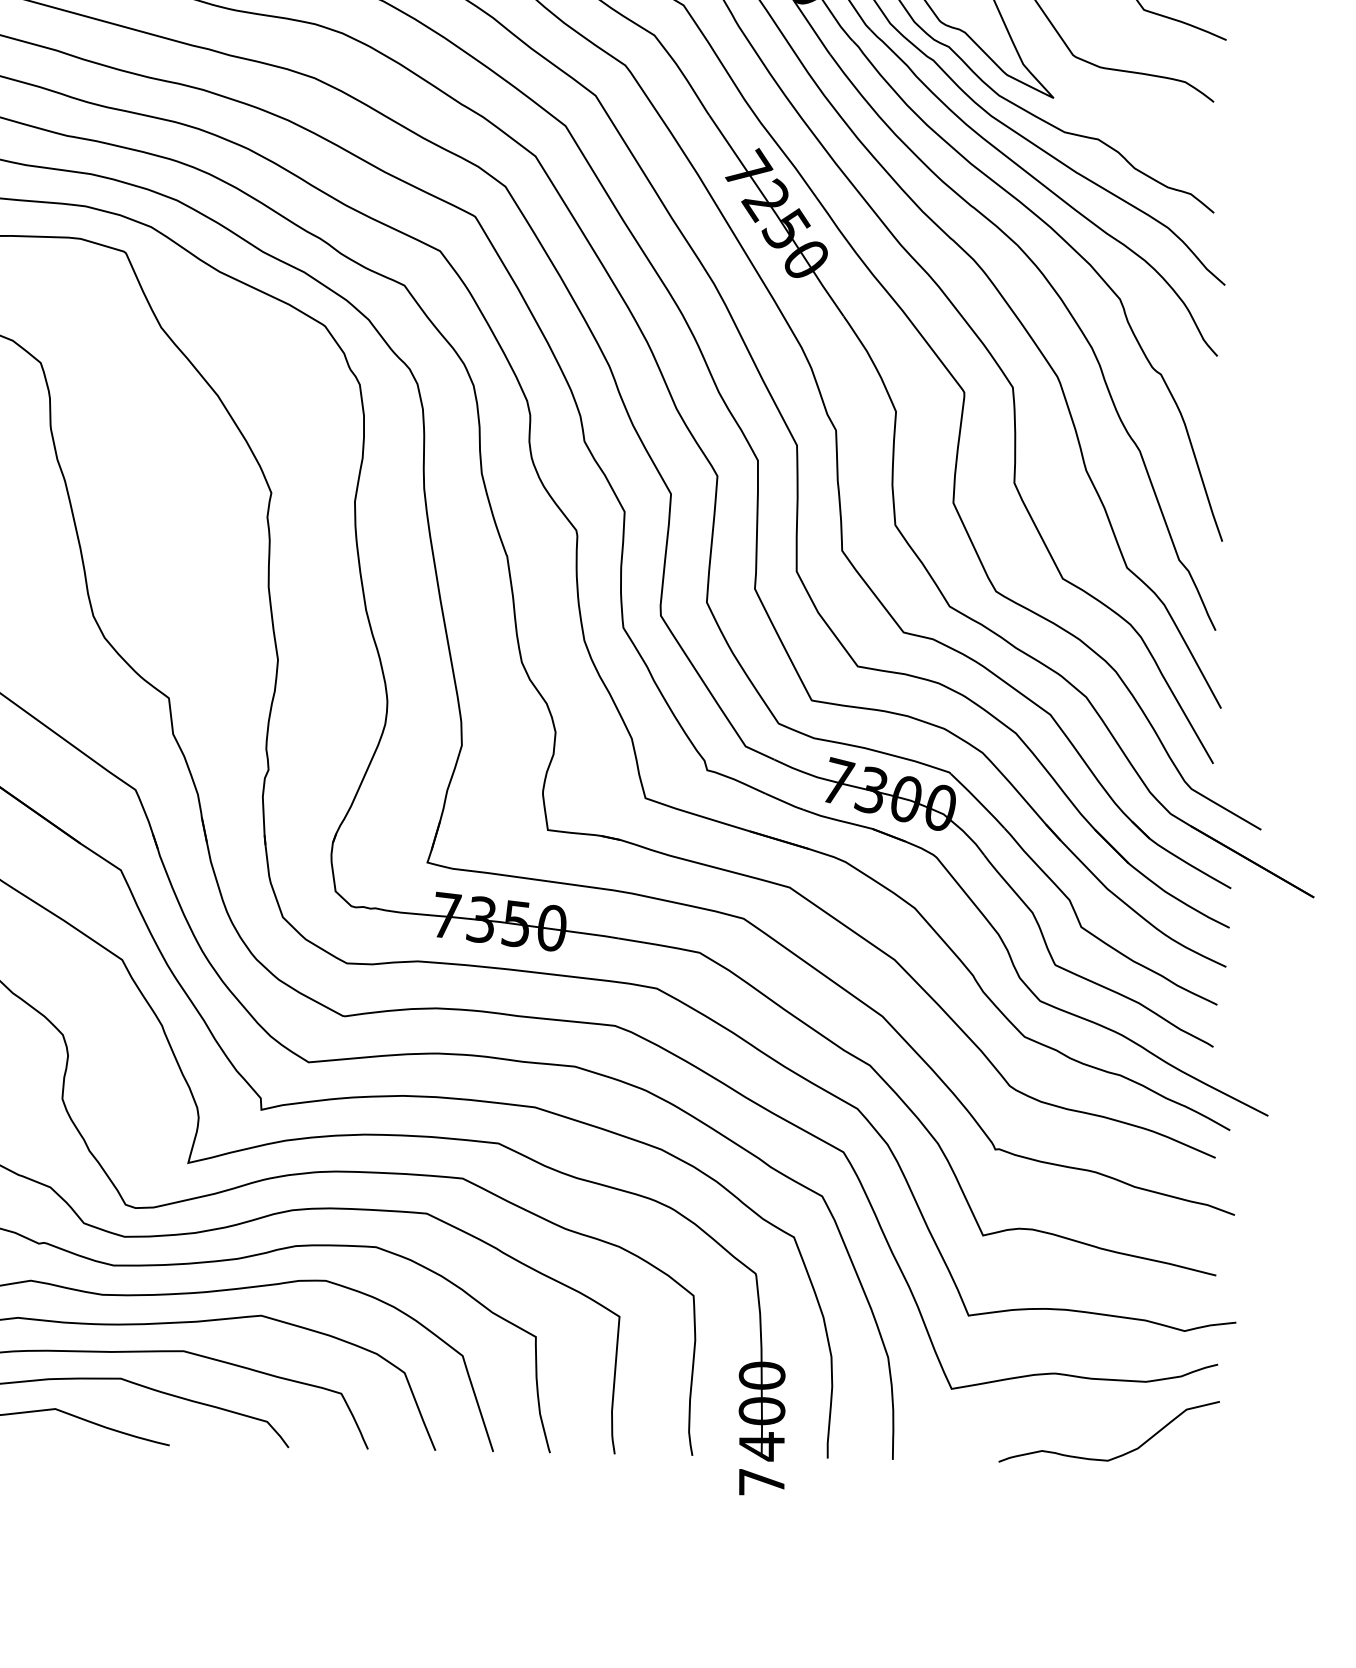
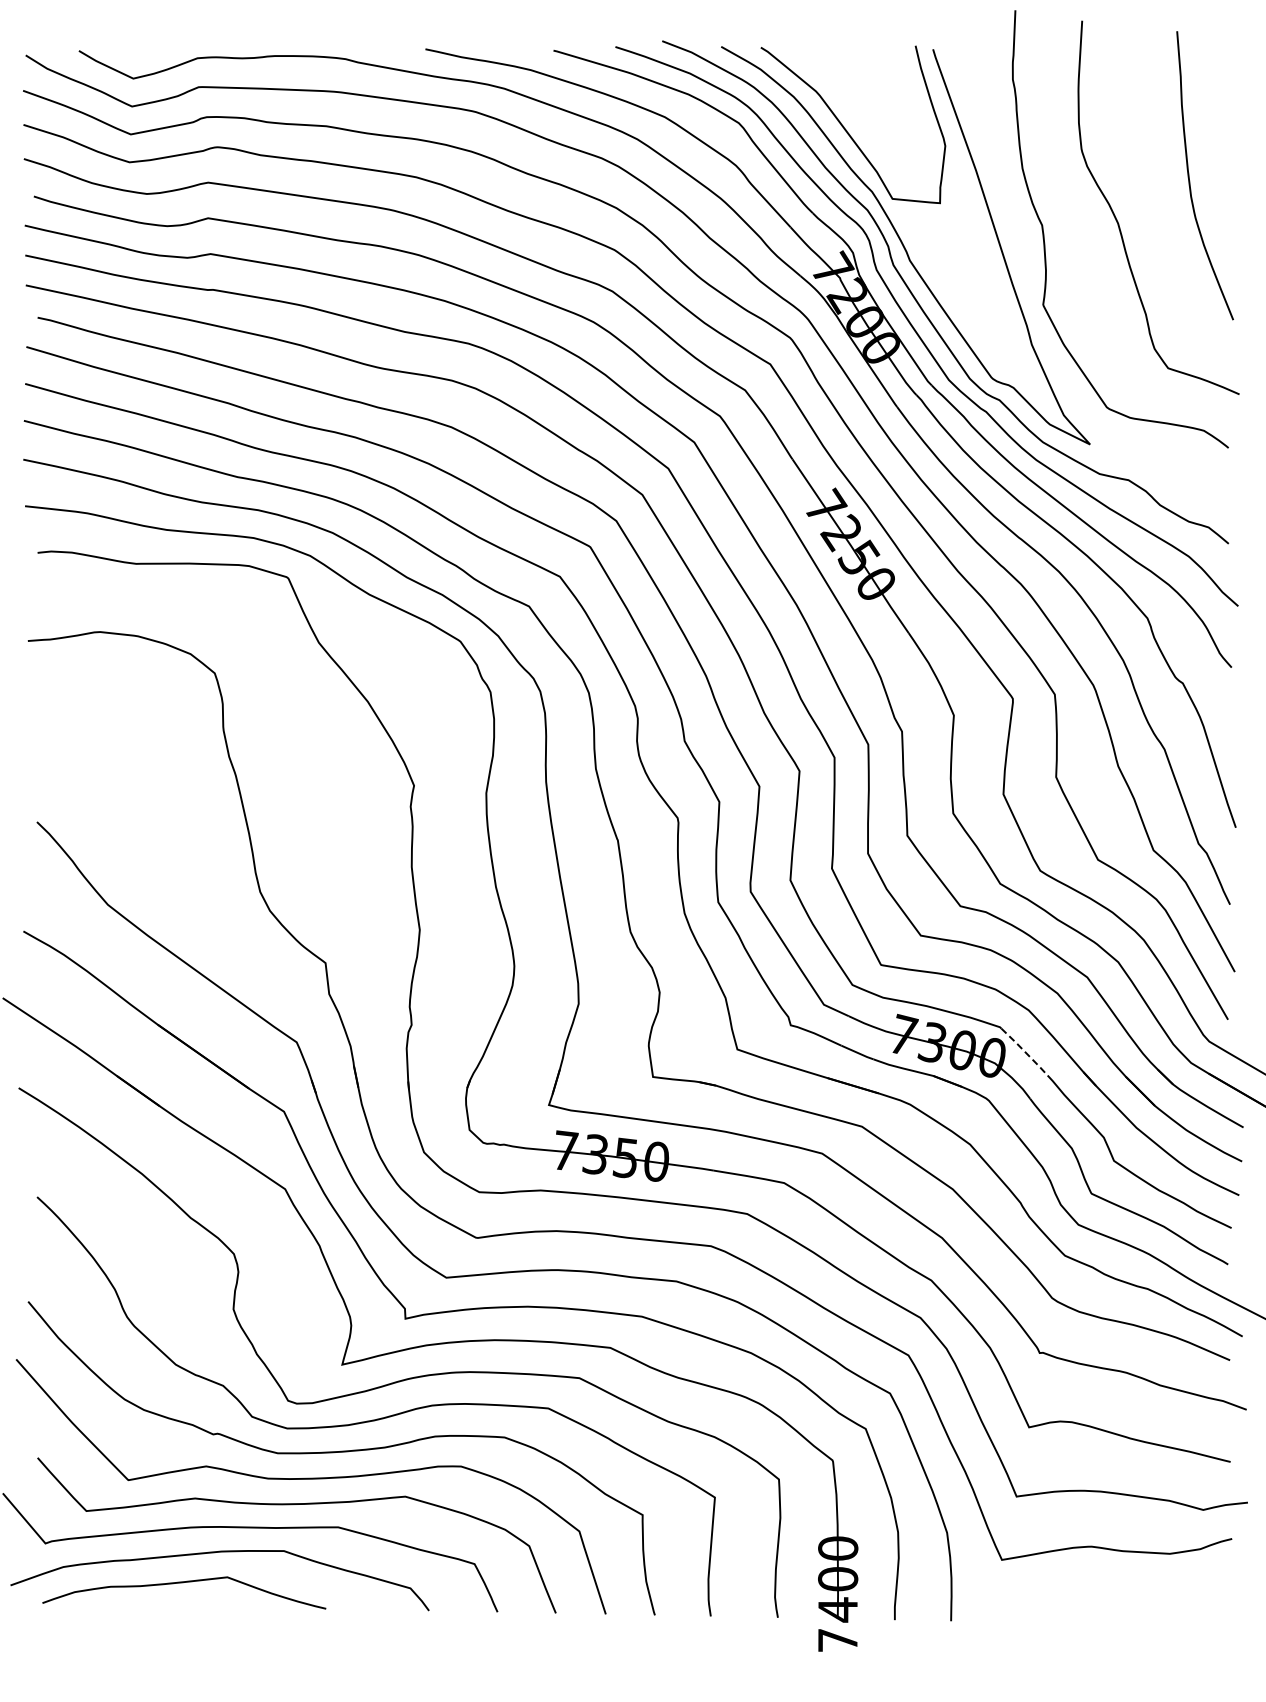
line: (978, 800) -> (1025, 1051), solid -> dashed
curve: (1117, 1455) -> (1145, 1617), removed

